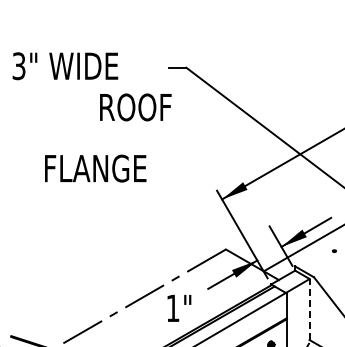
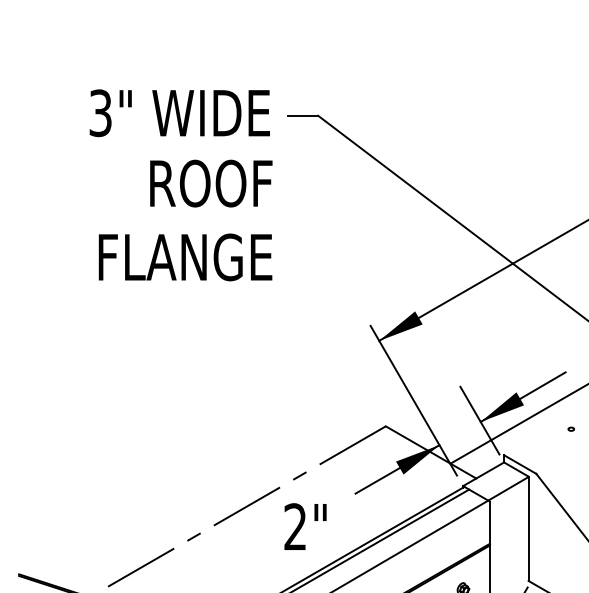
text: (65, 66) -> (180, 113), moved
text: (135, 107) -> (210, 183), moved
text: (95, 168) -> (185, 257), moved
text: (172, 307) -> (294, 525), 1" -> 2"
line: (309, 309) -> (528, 528), dashed -> solid

